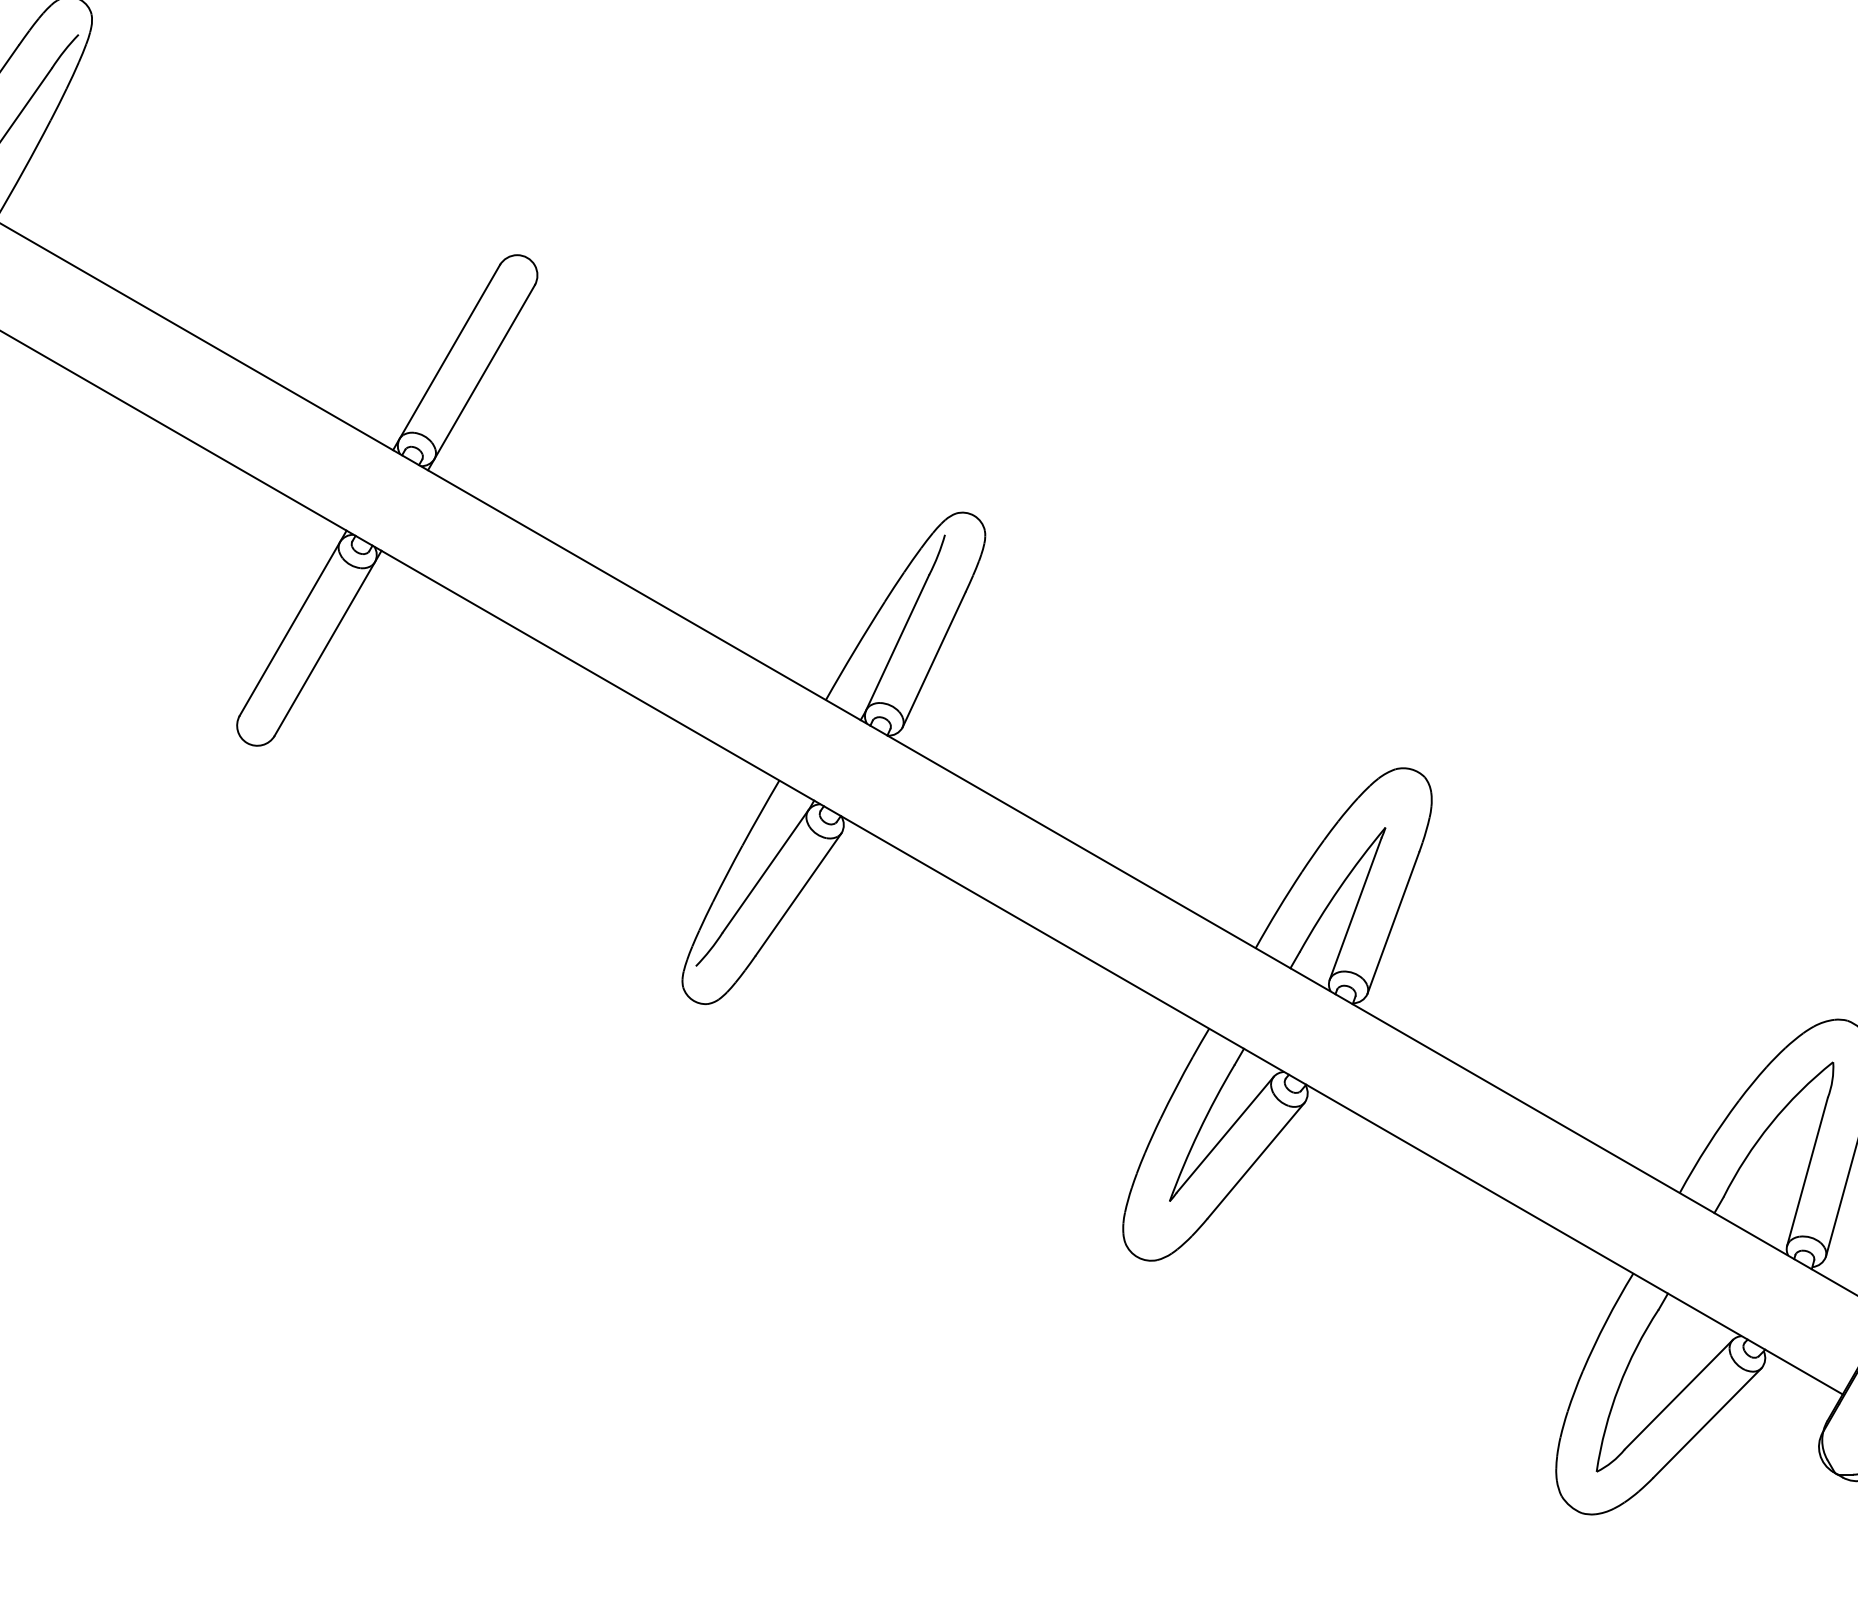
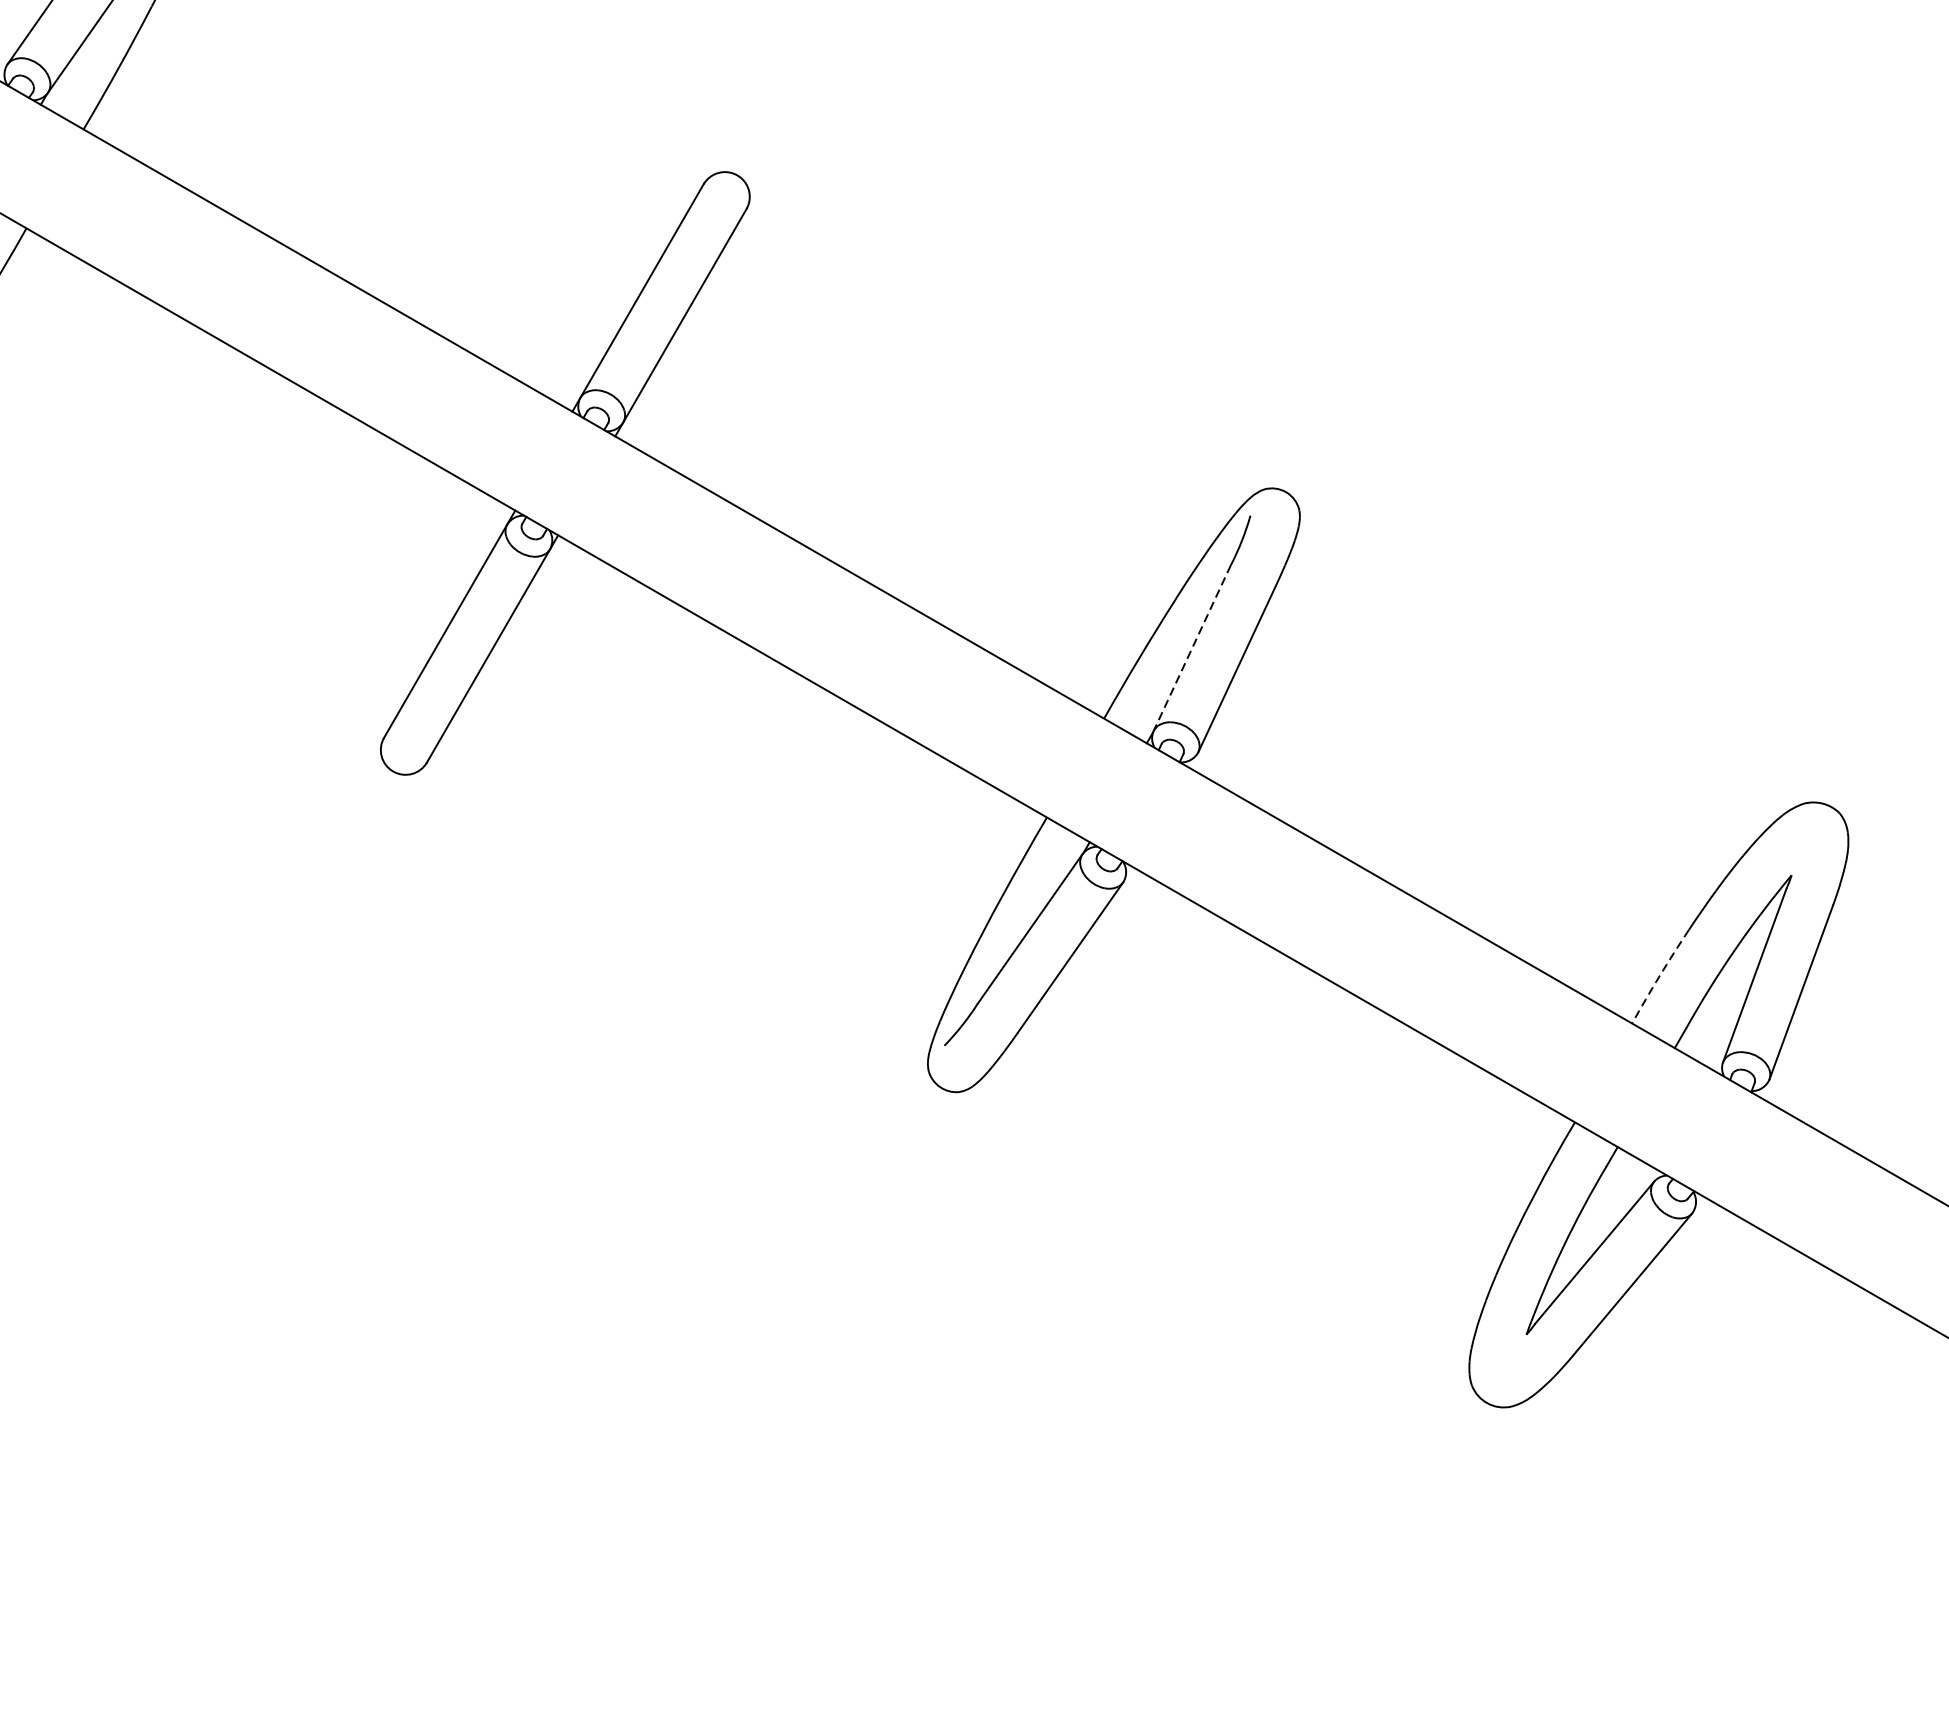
line: (897, 642) -> (1192, 647), solid -> dashed
arc: (1278, 909) -> (1660, 975), solid -> dashed

